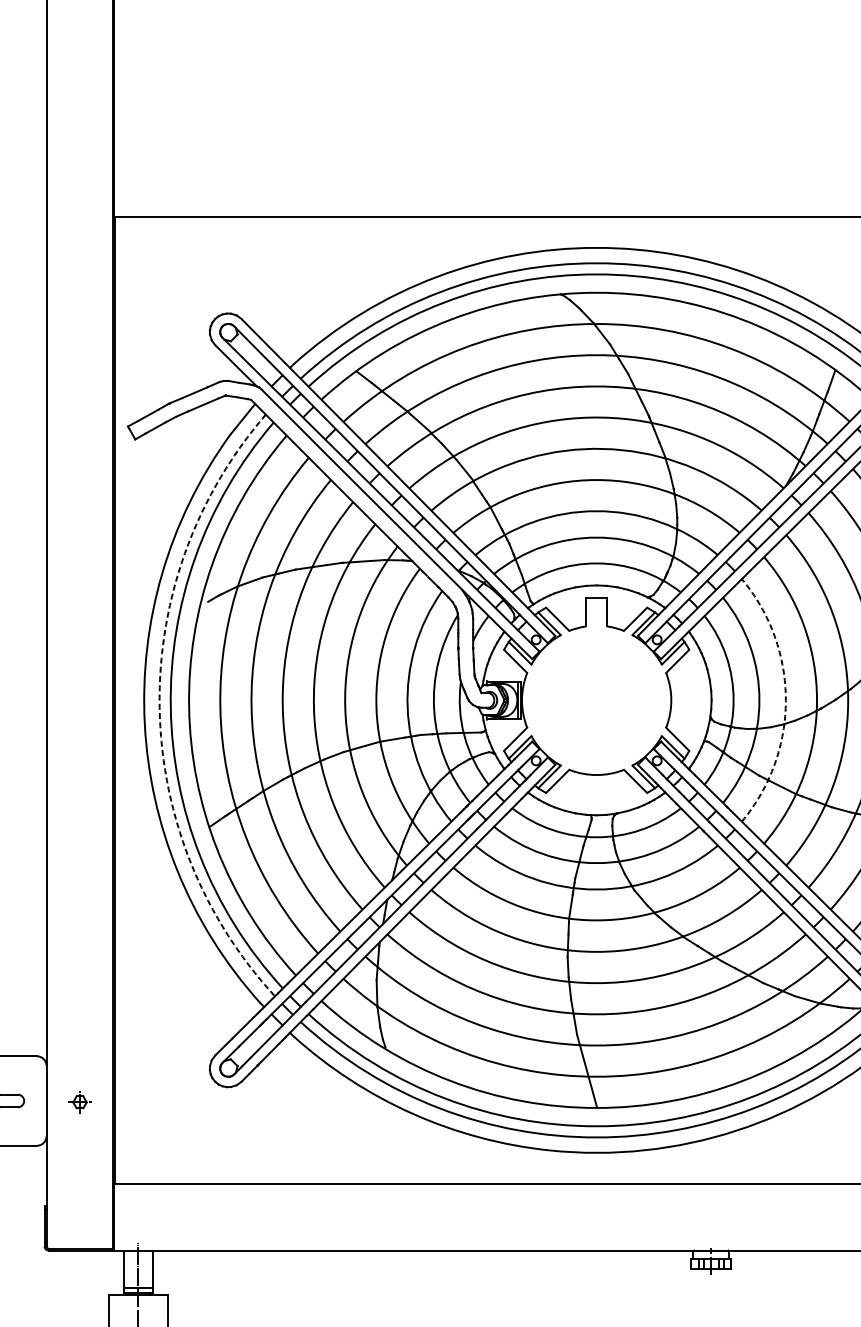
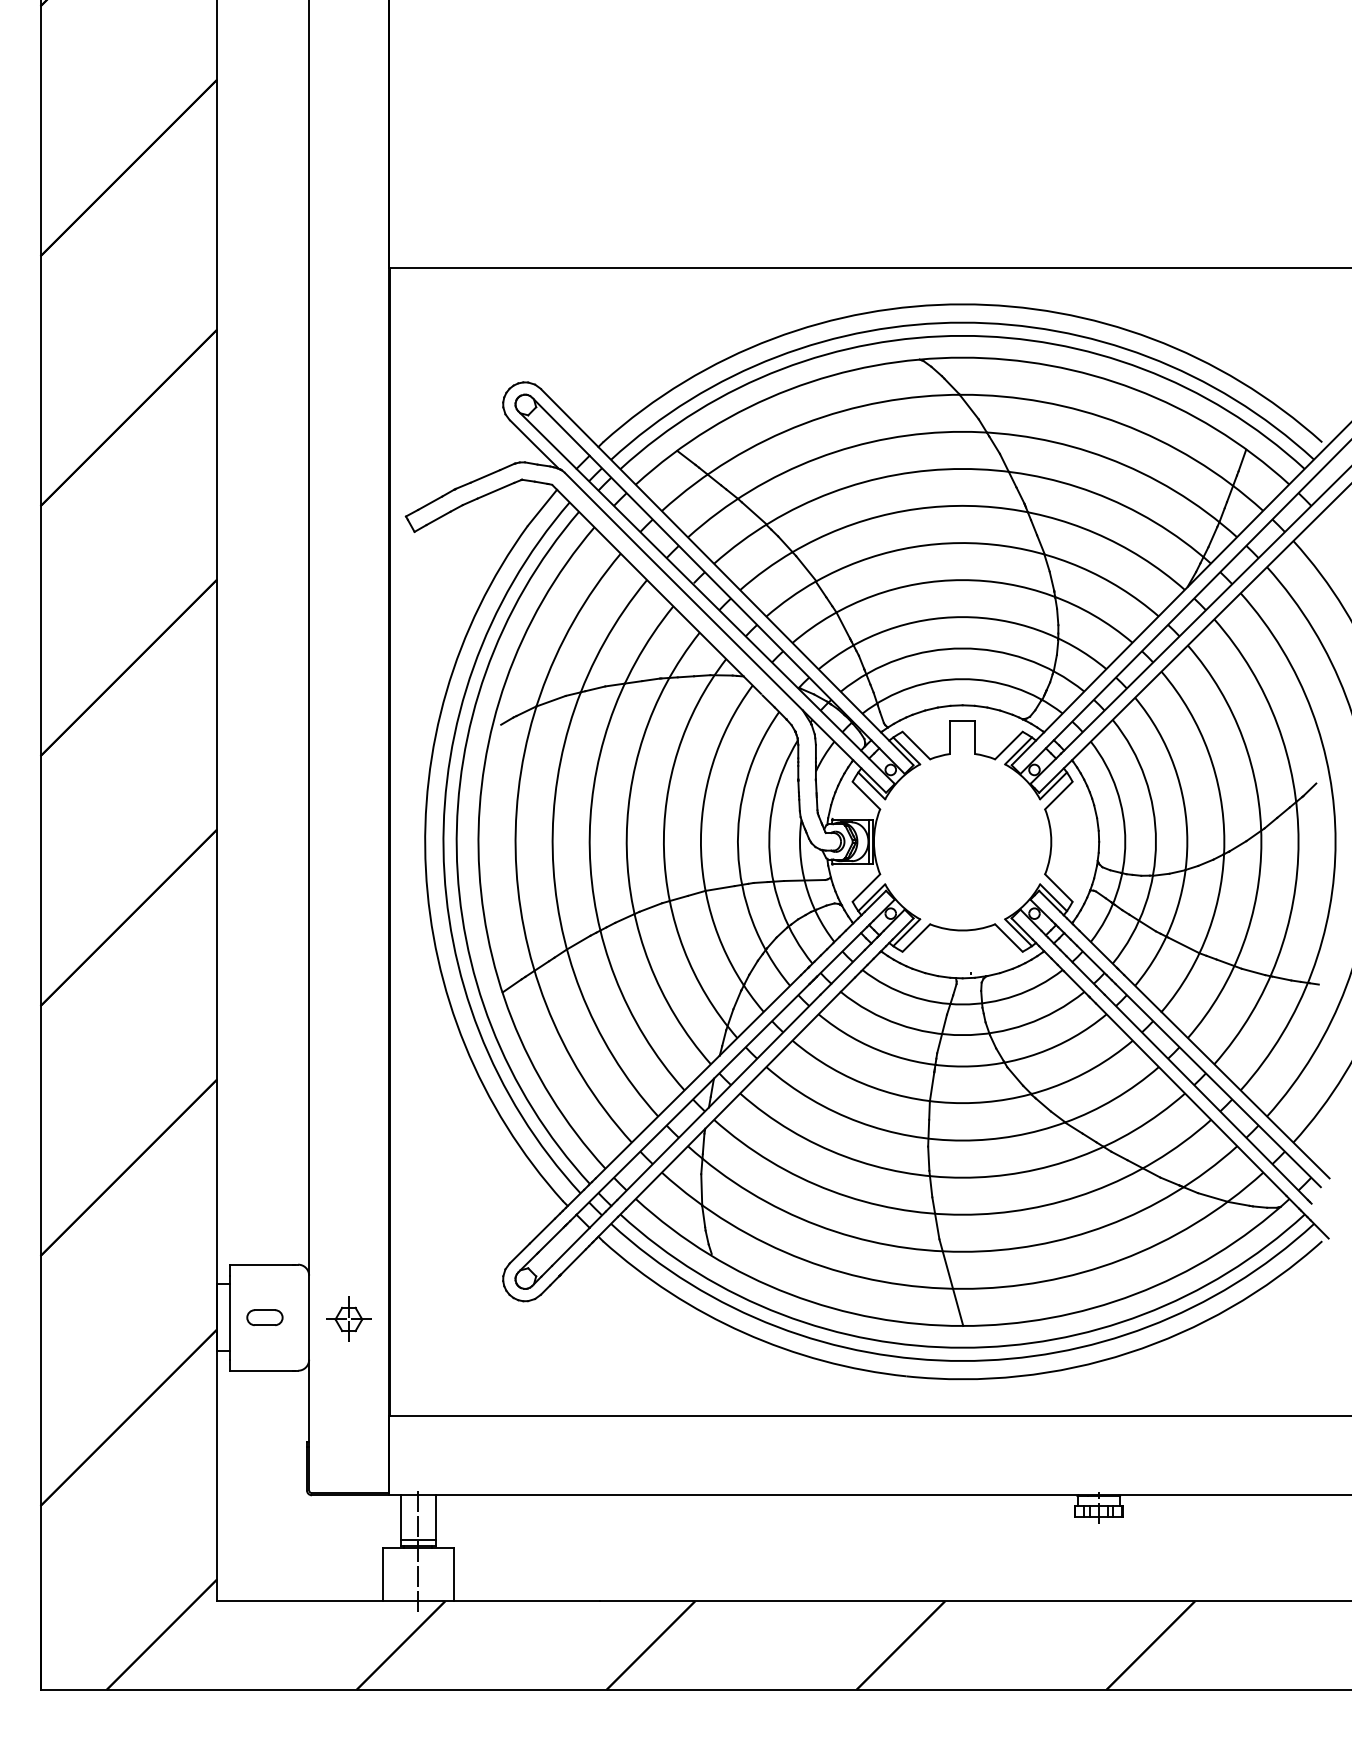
arc: (785, 700) -> (1187, 841), dashed -> solid
arc: (159, 707) -> (443, 850), dashed -> solid
part: (79, 1101) -> (348, 1318), size x1.67

